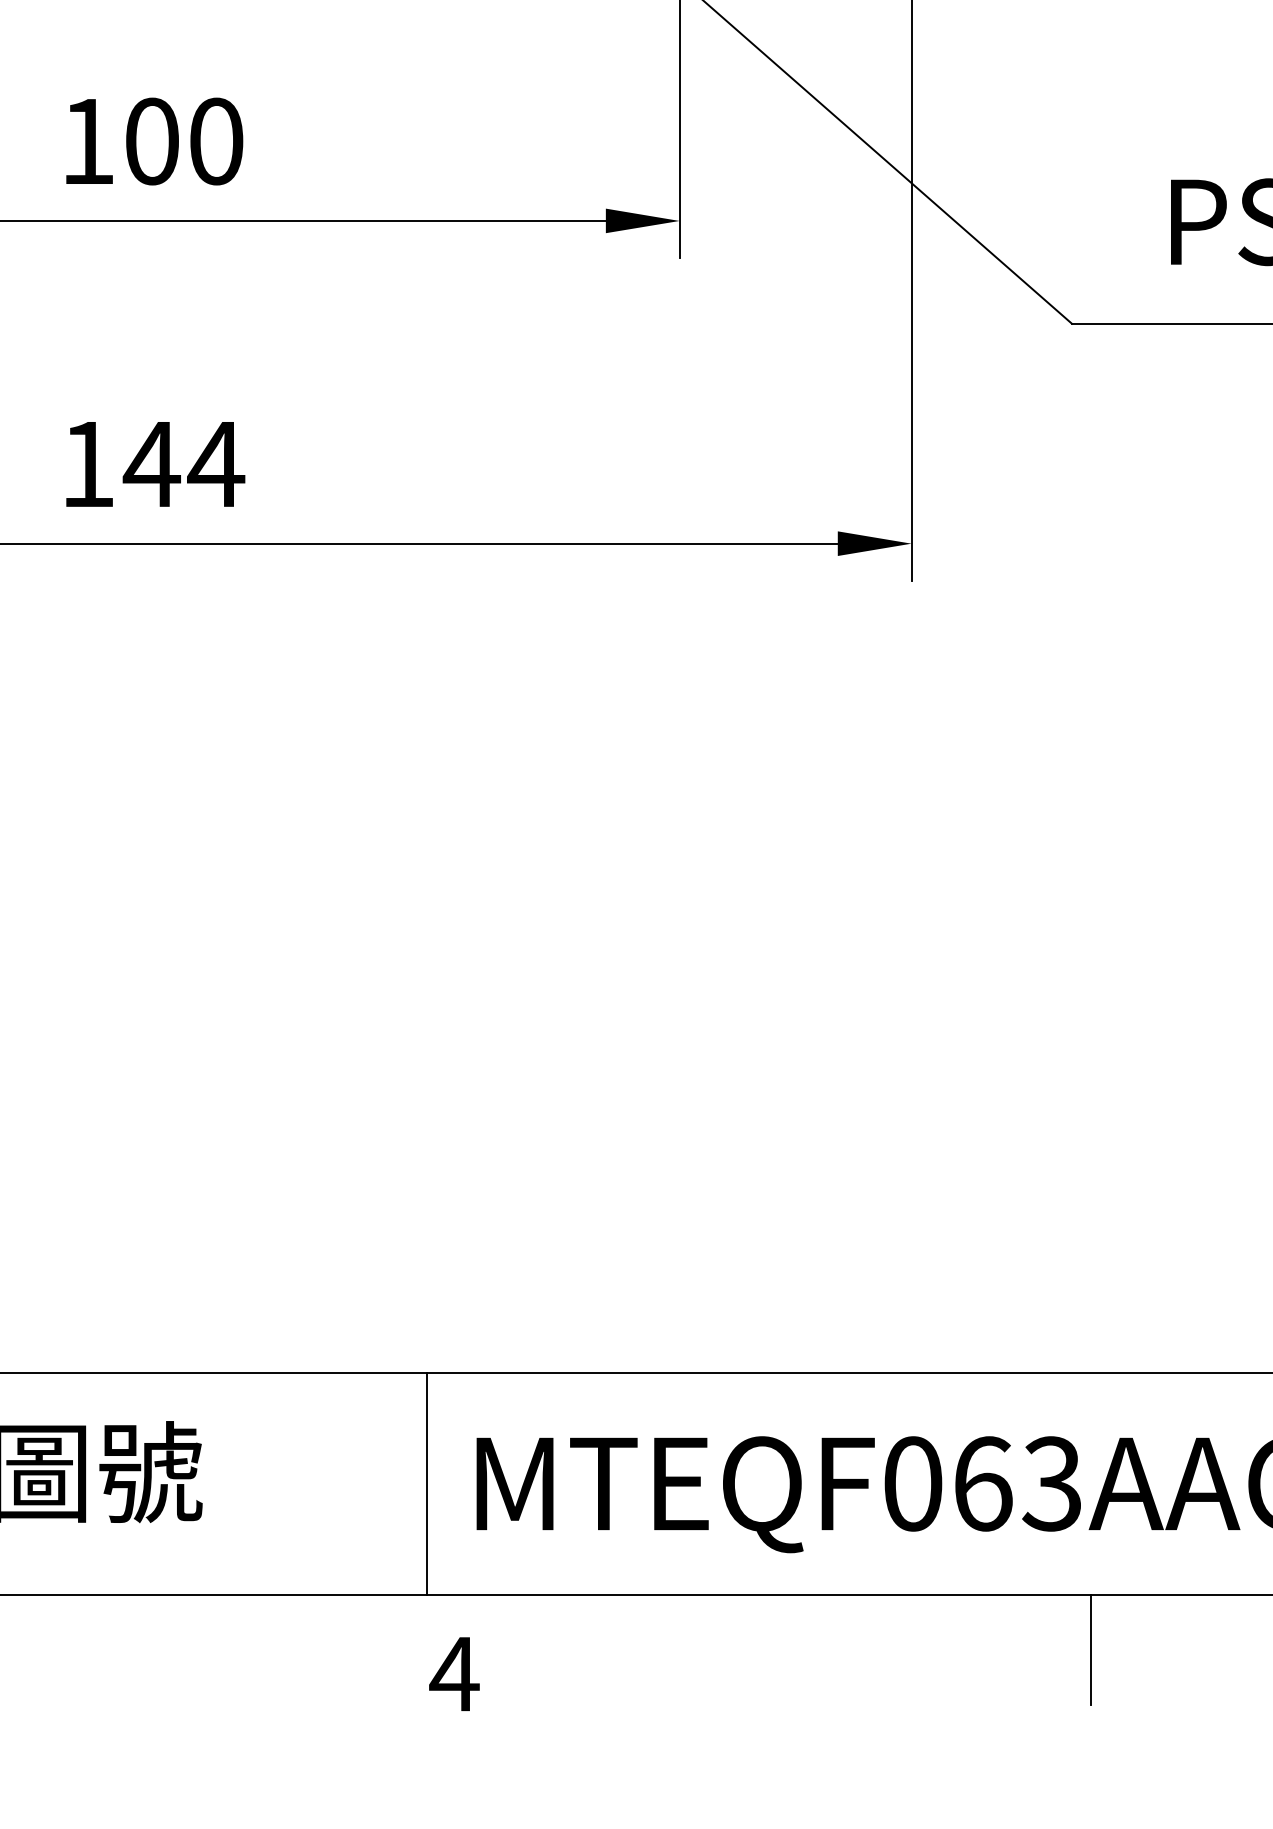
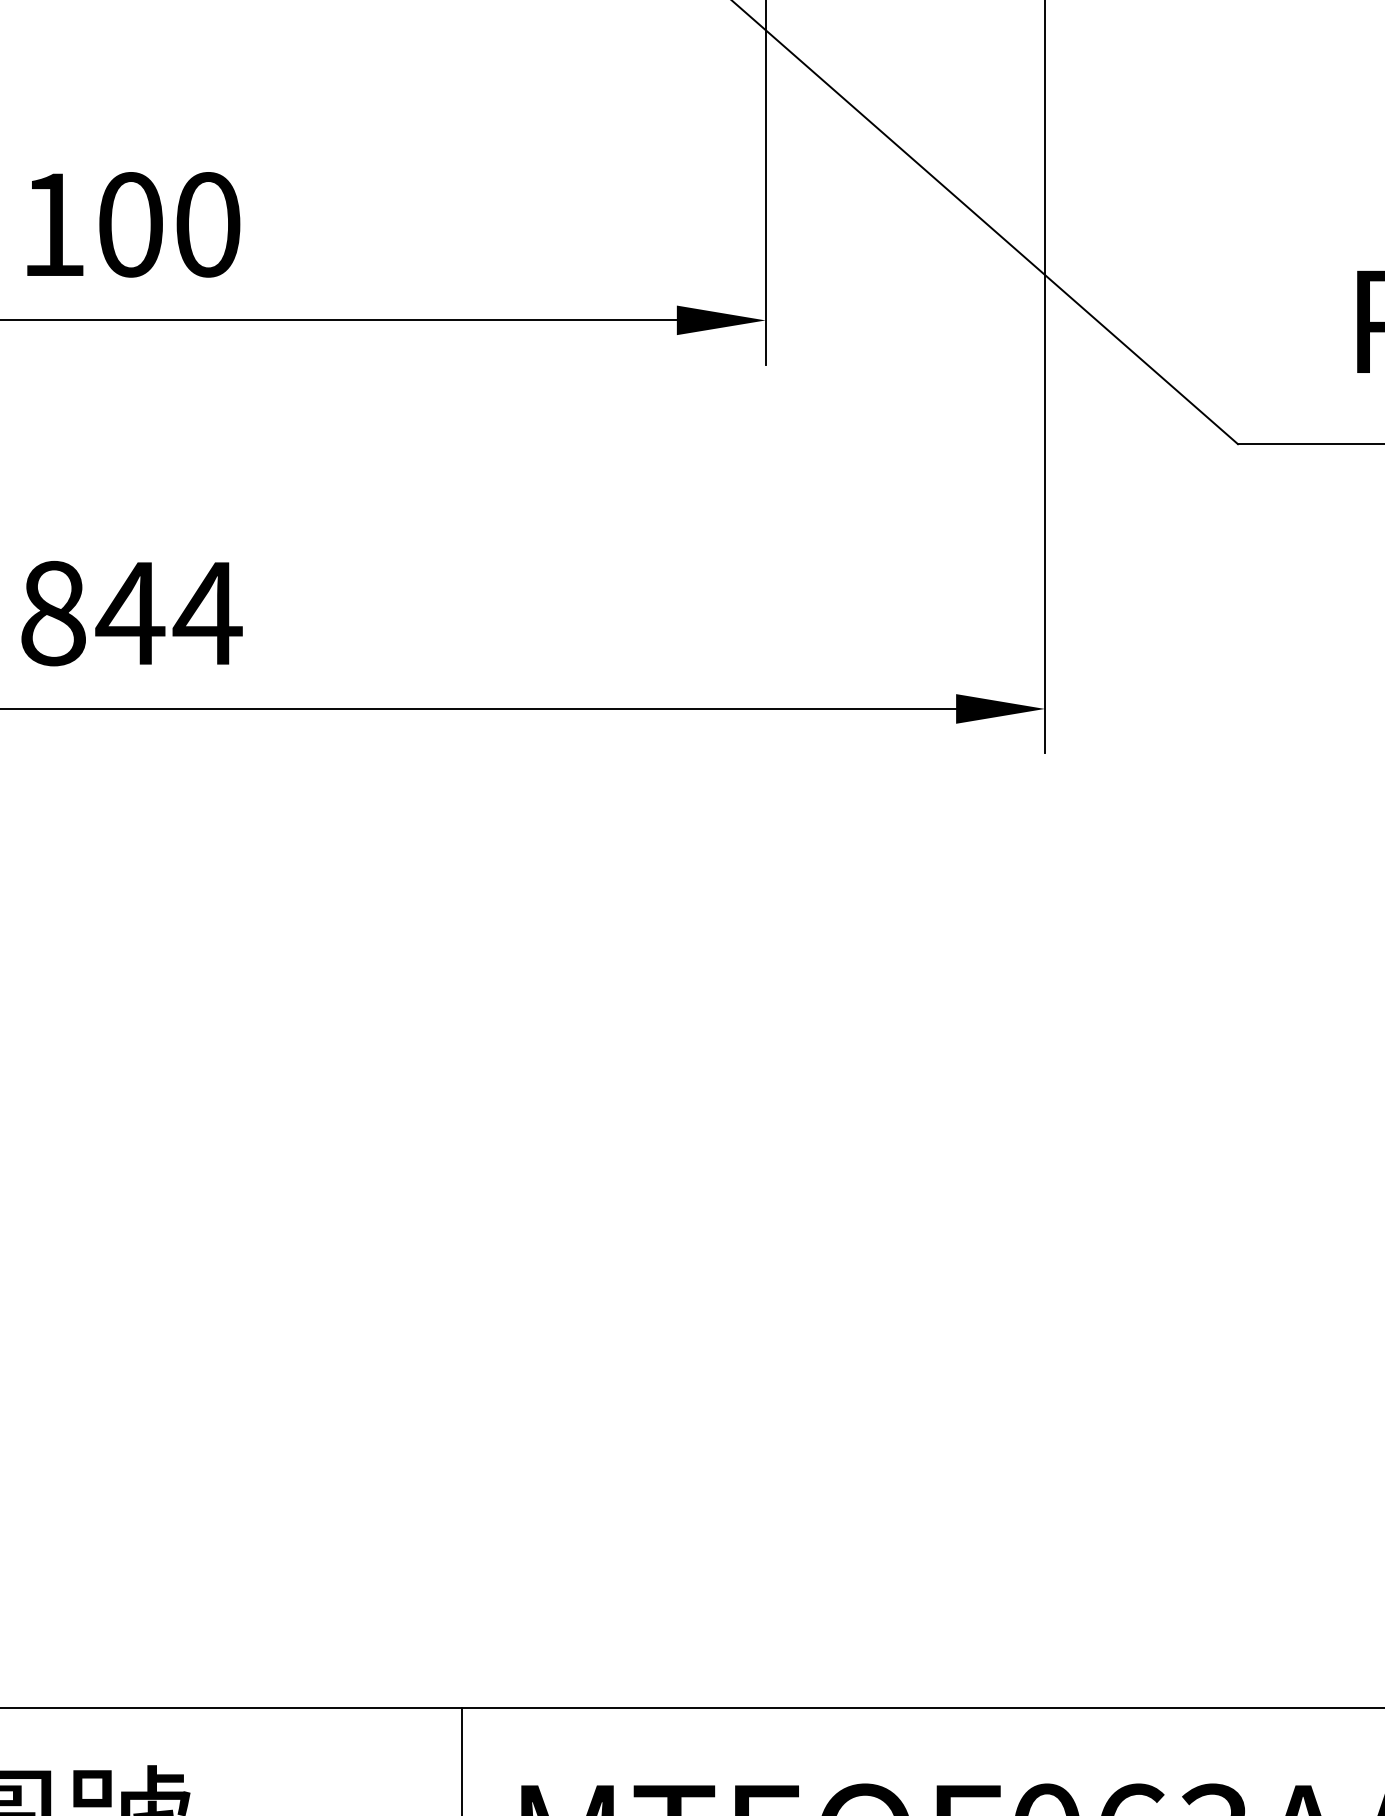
text: (87, 464) -> (52, 613), 144 -> 844

